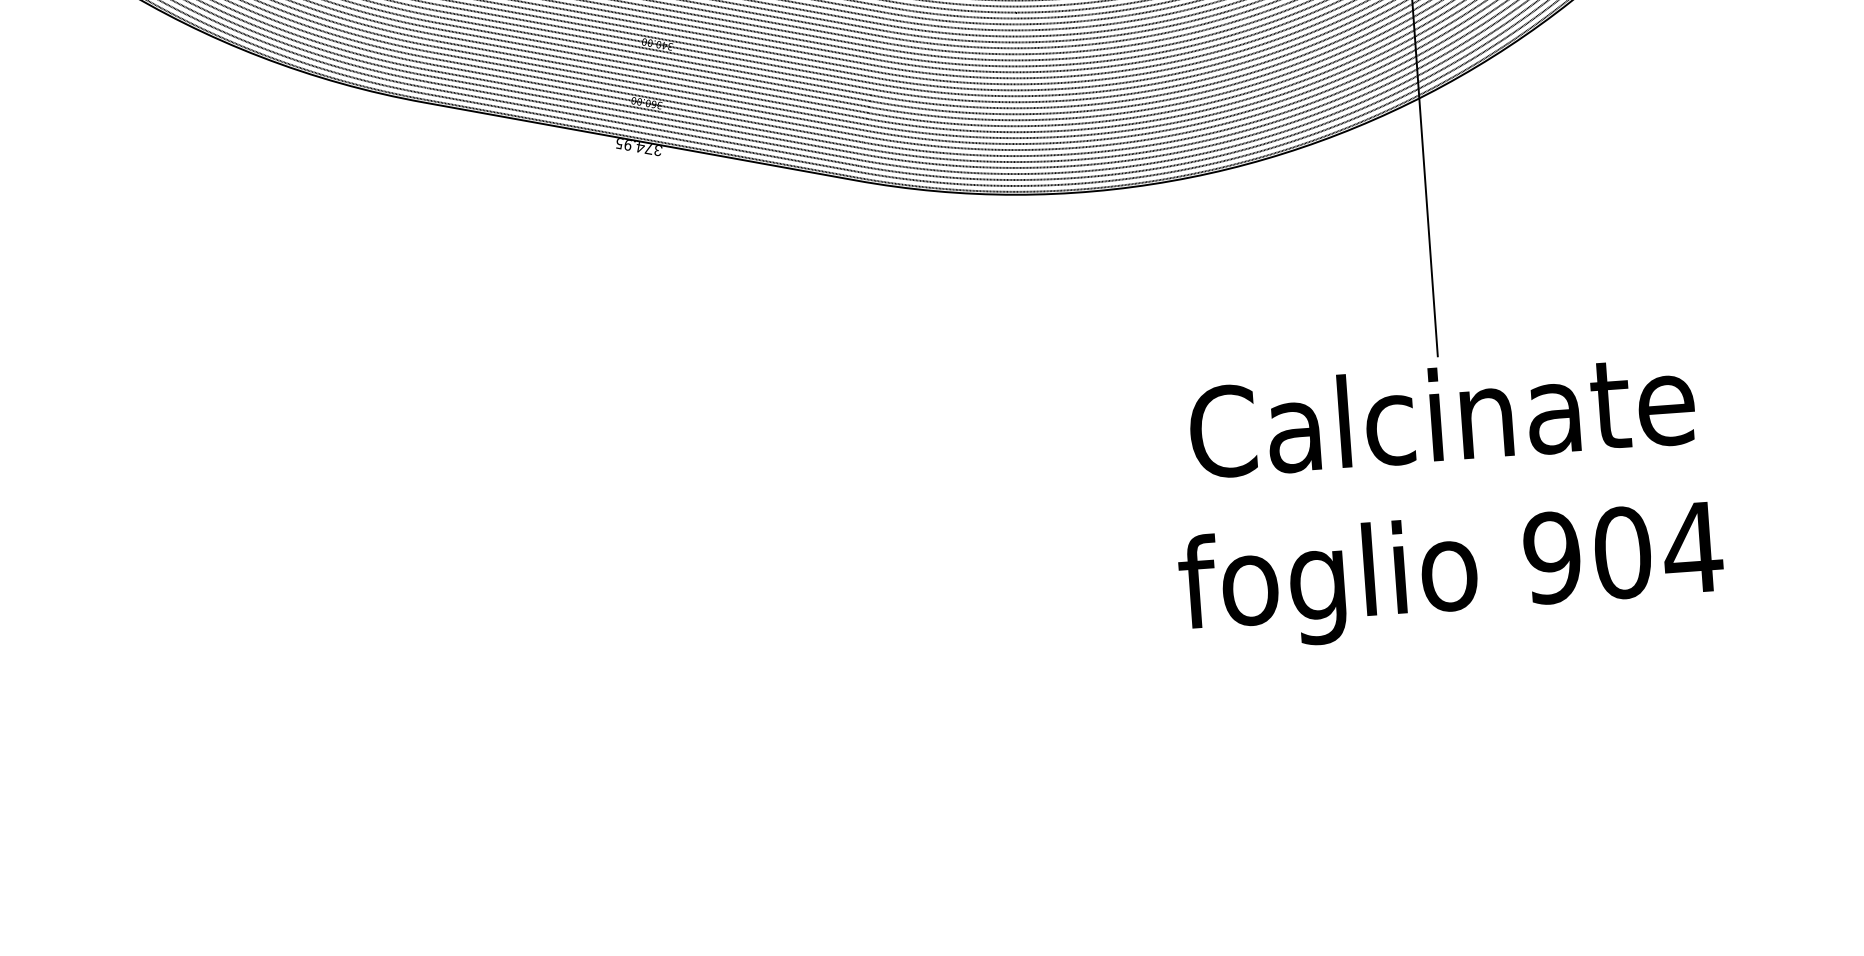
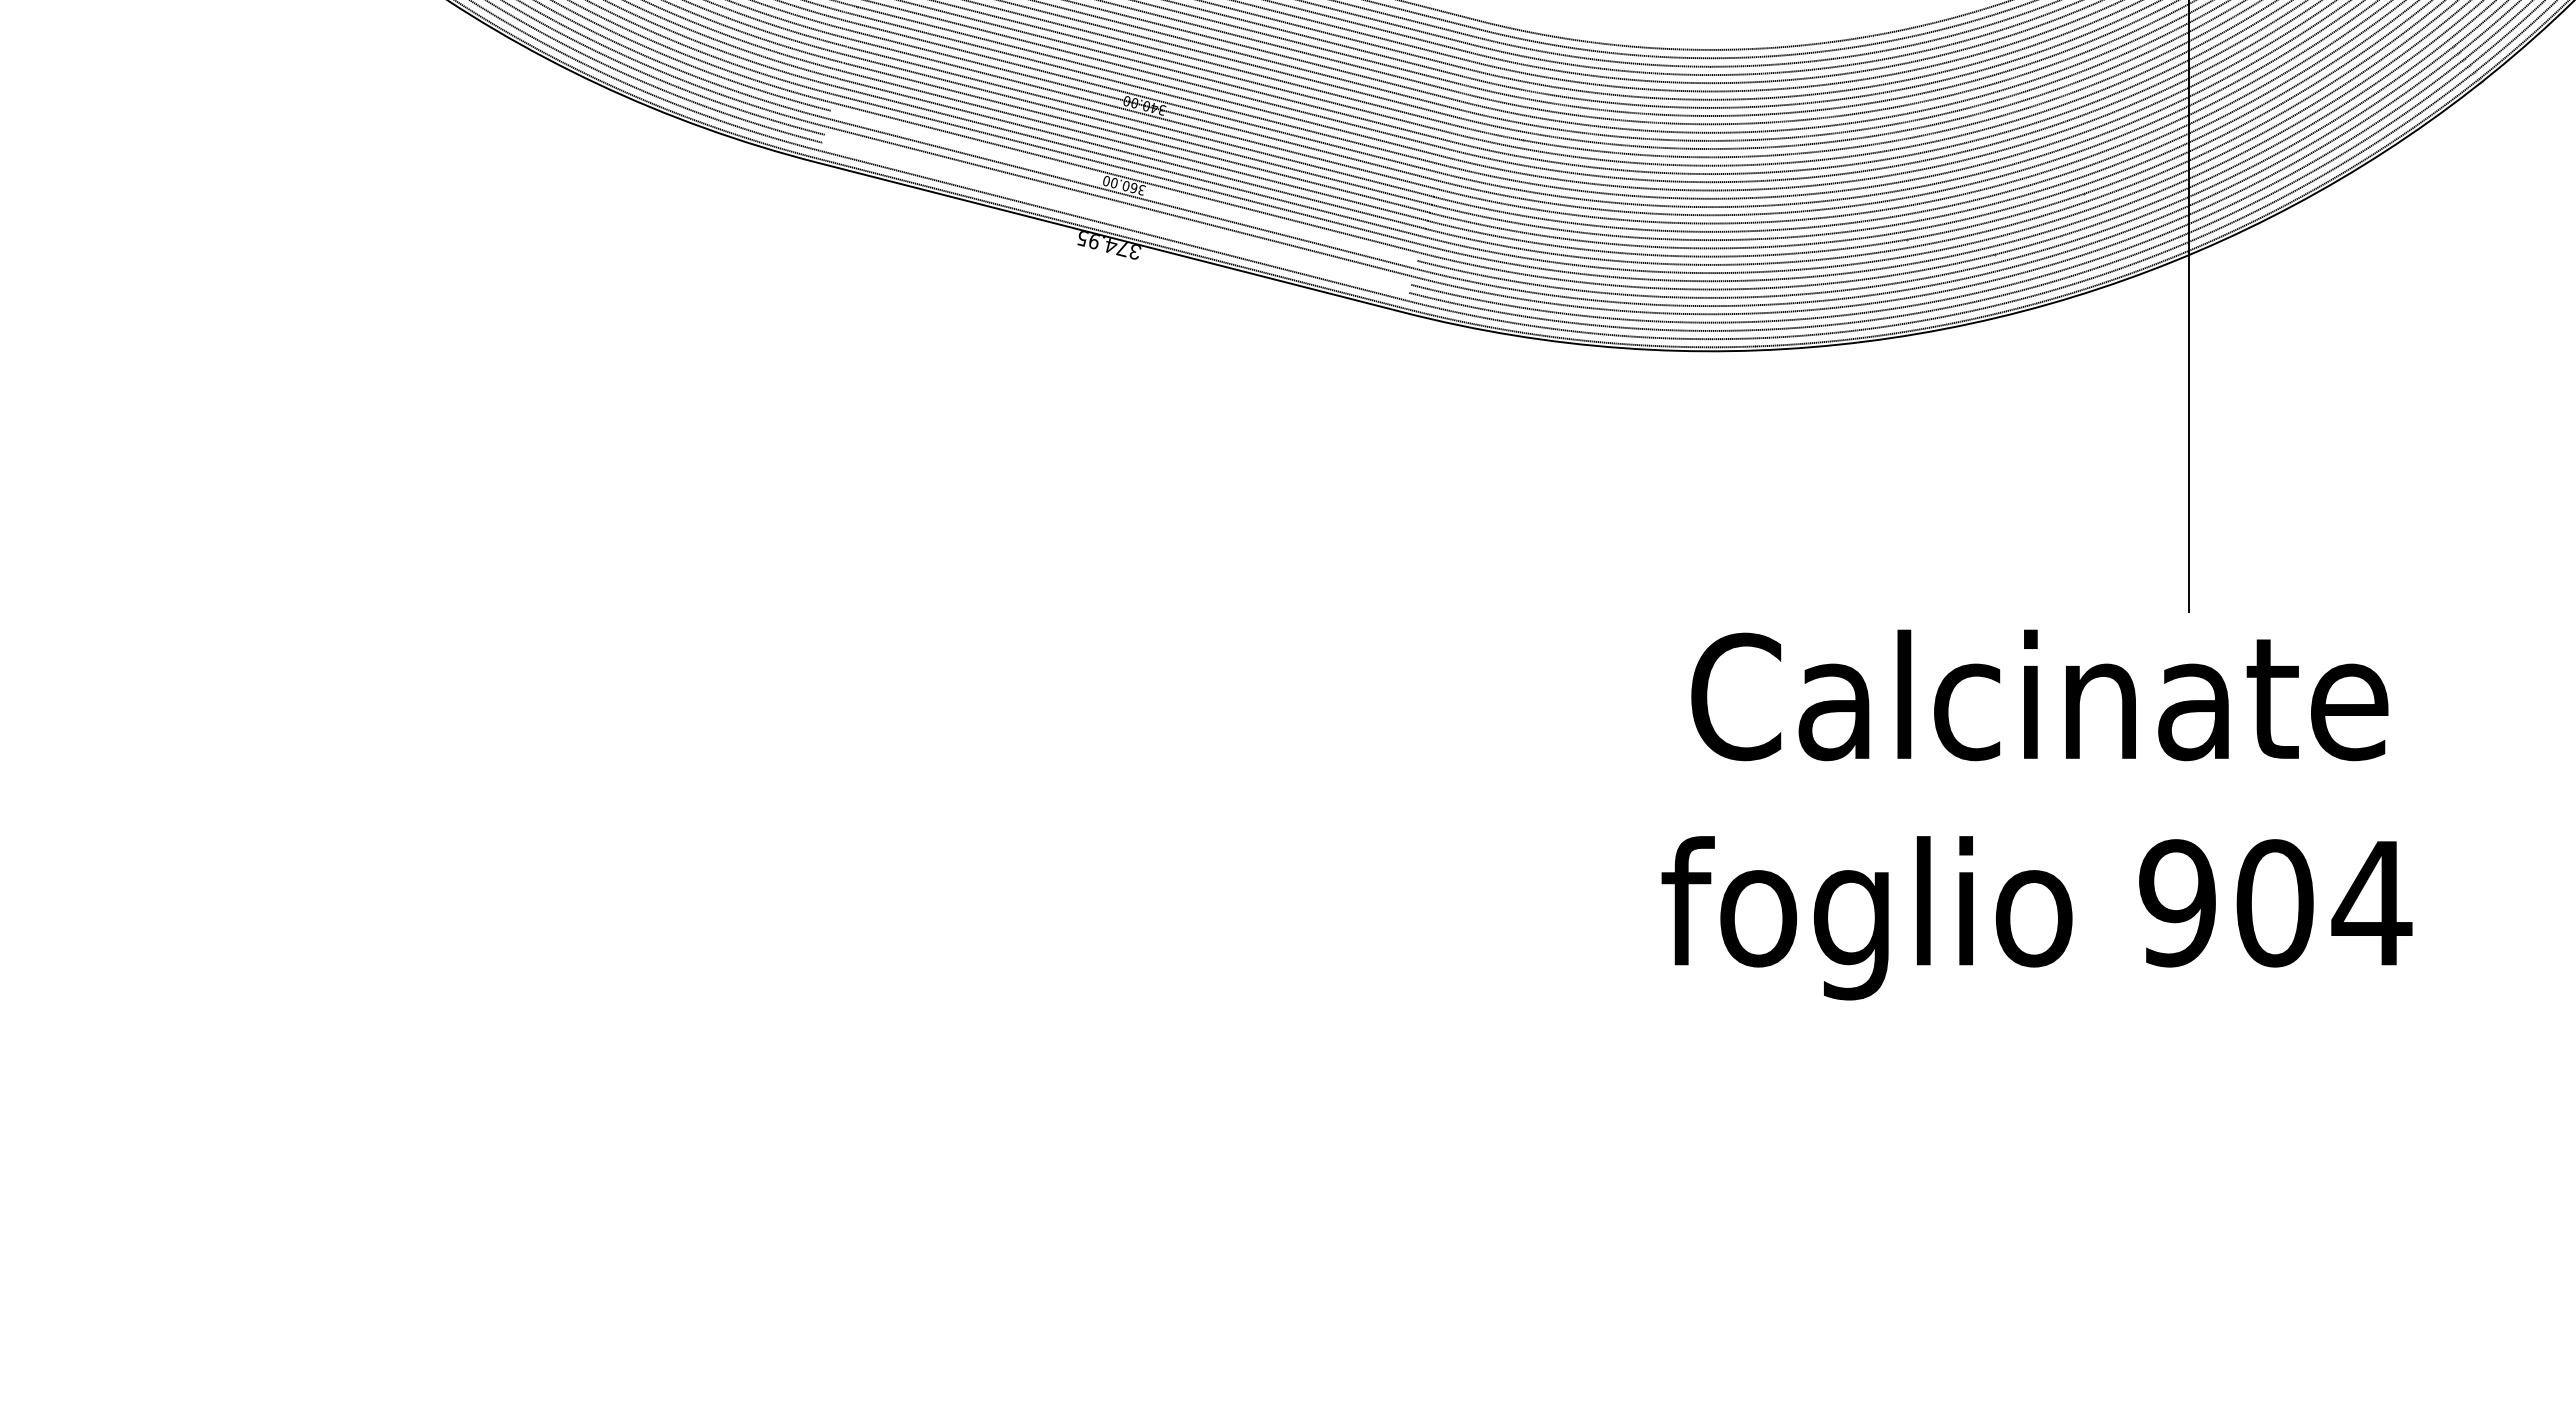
line: (646, 103) -> (1123, 185), removed
line: (643, 120) -> (1117, 209), removed
line: (642, 126) -> (1115, 217), removed
text: (1445, 501) -> (2036, 814), moved

